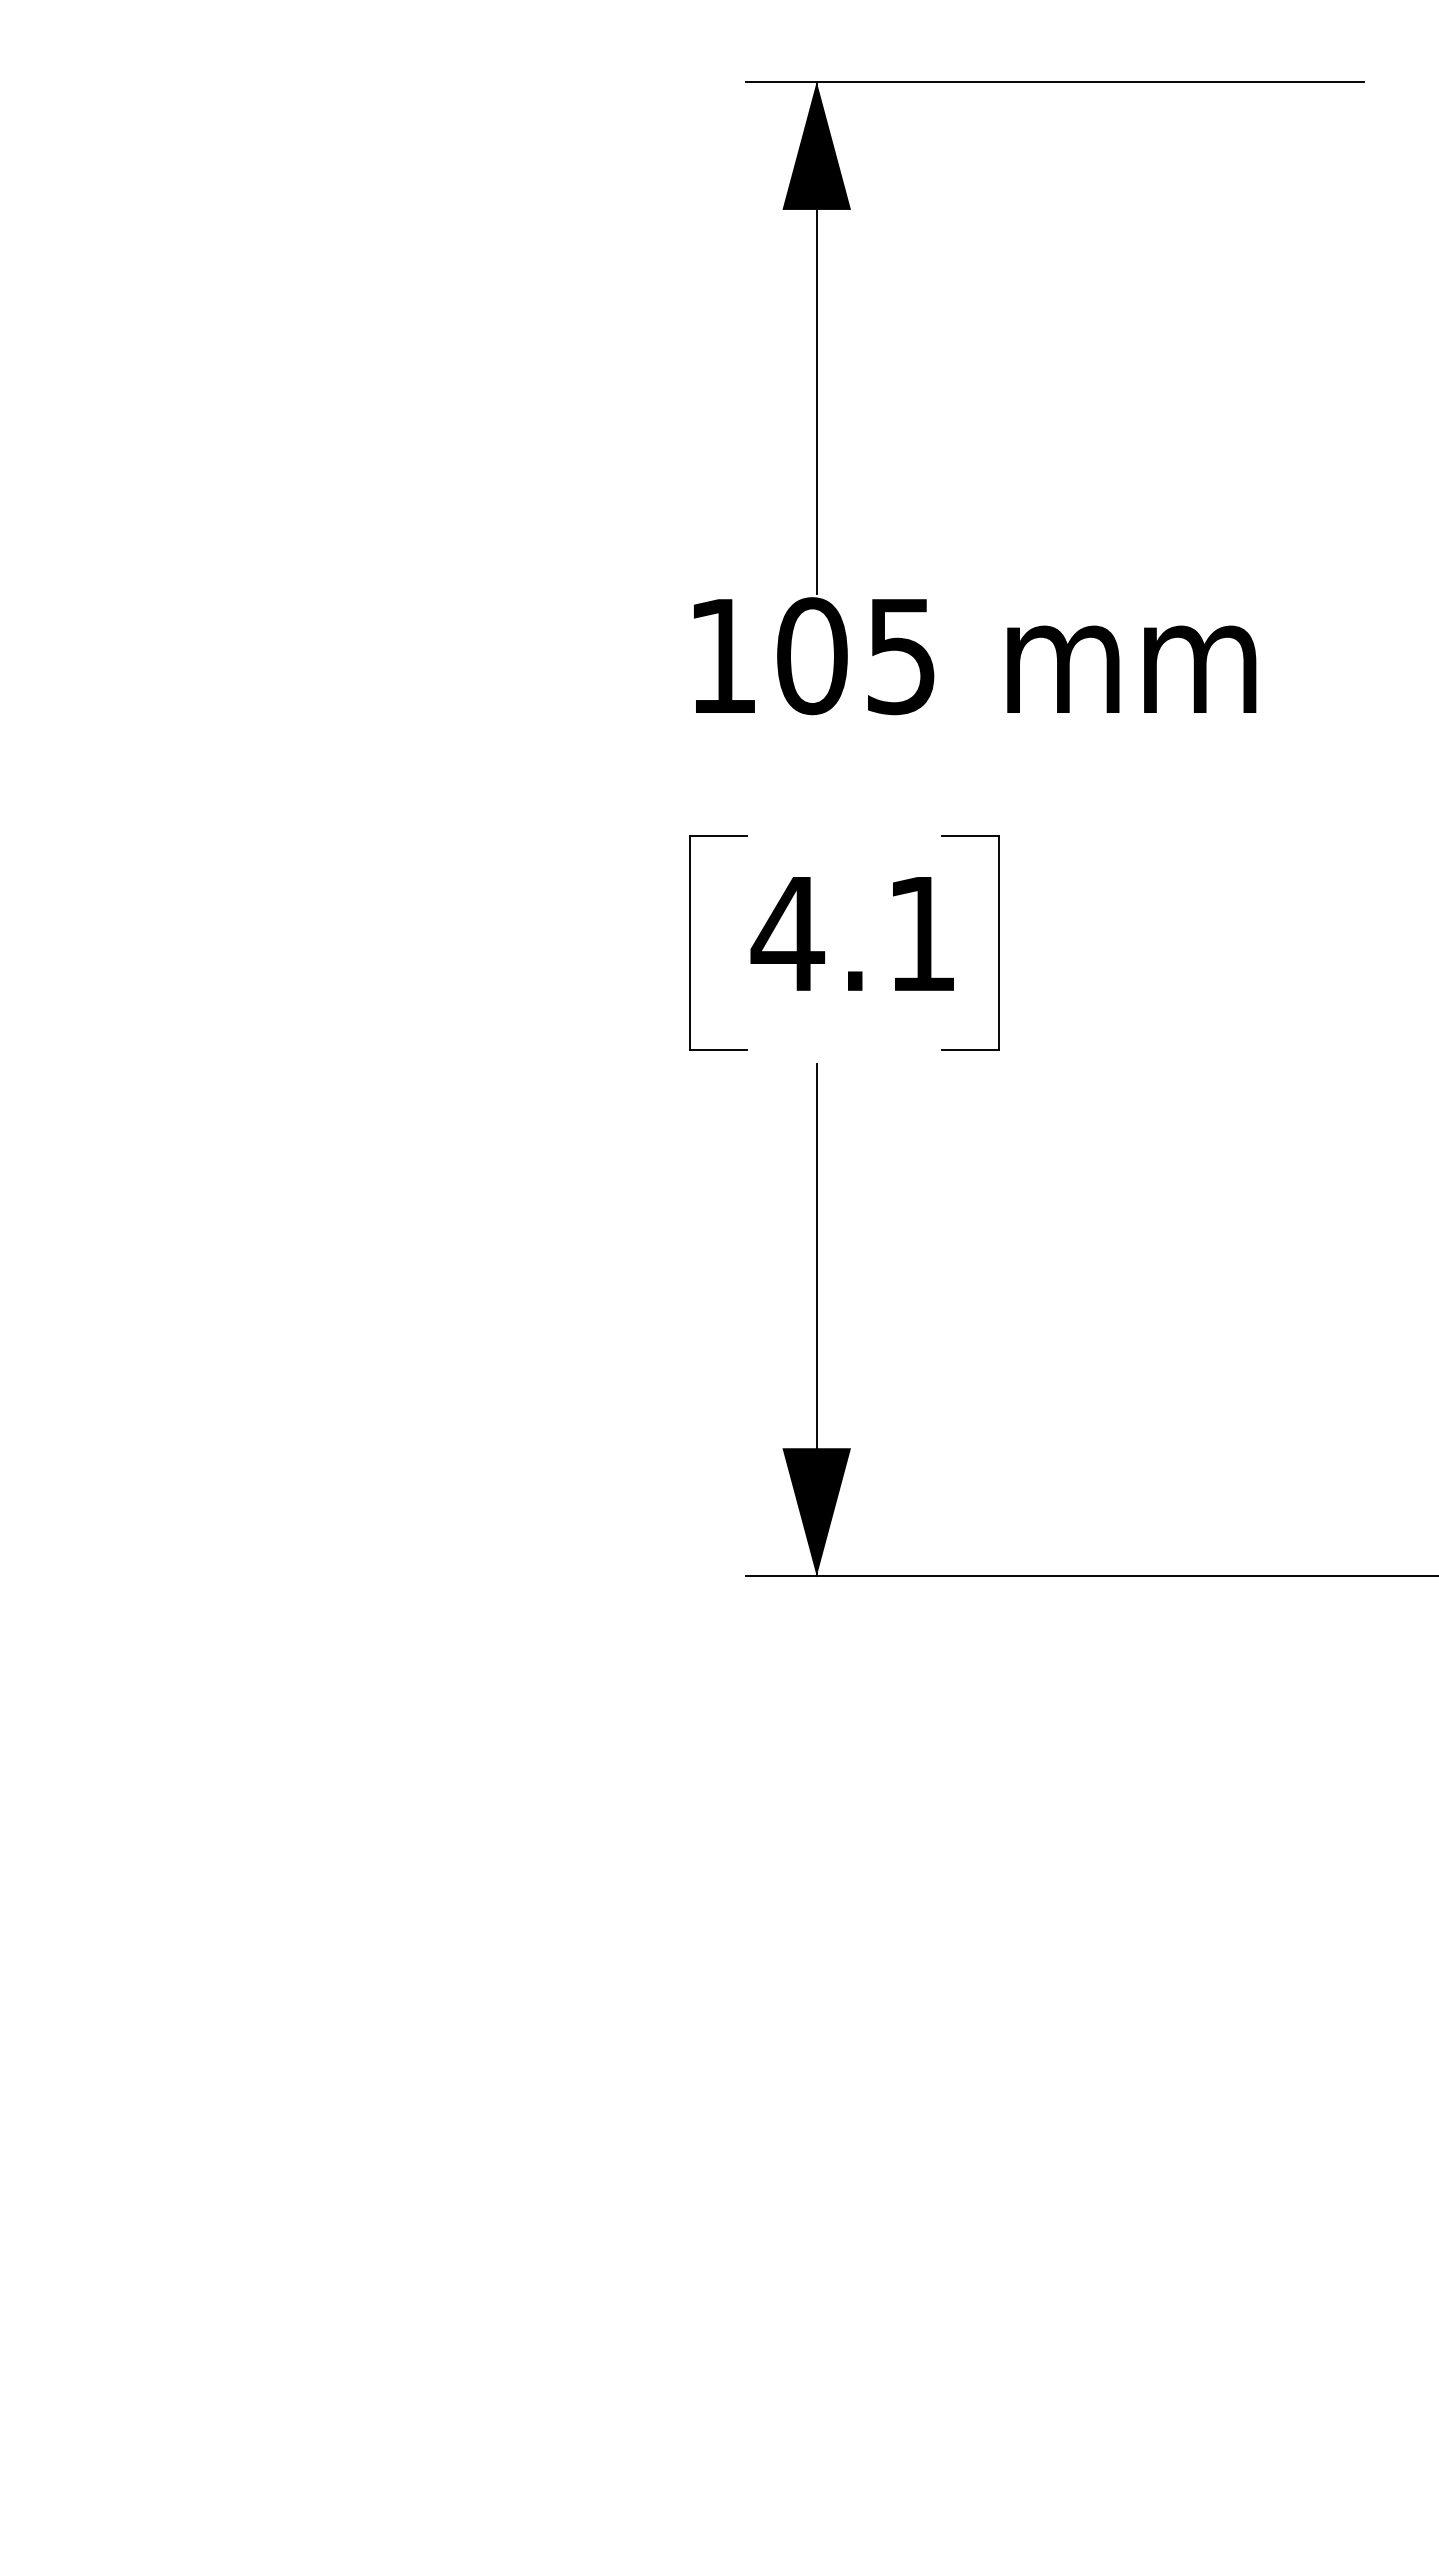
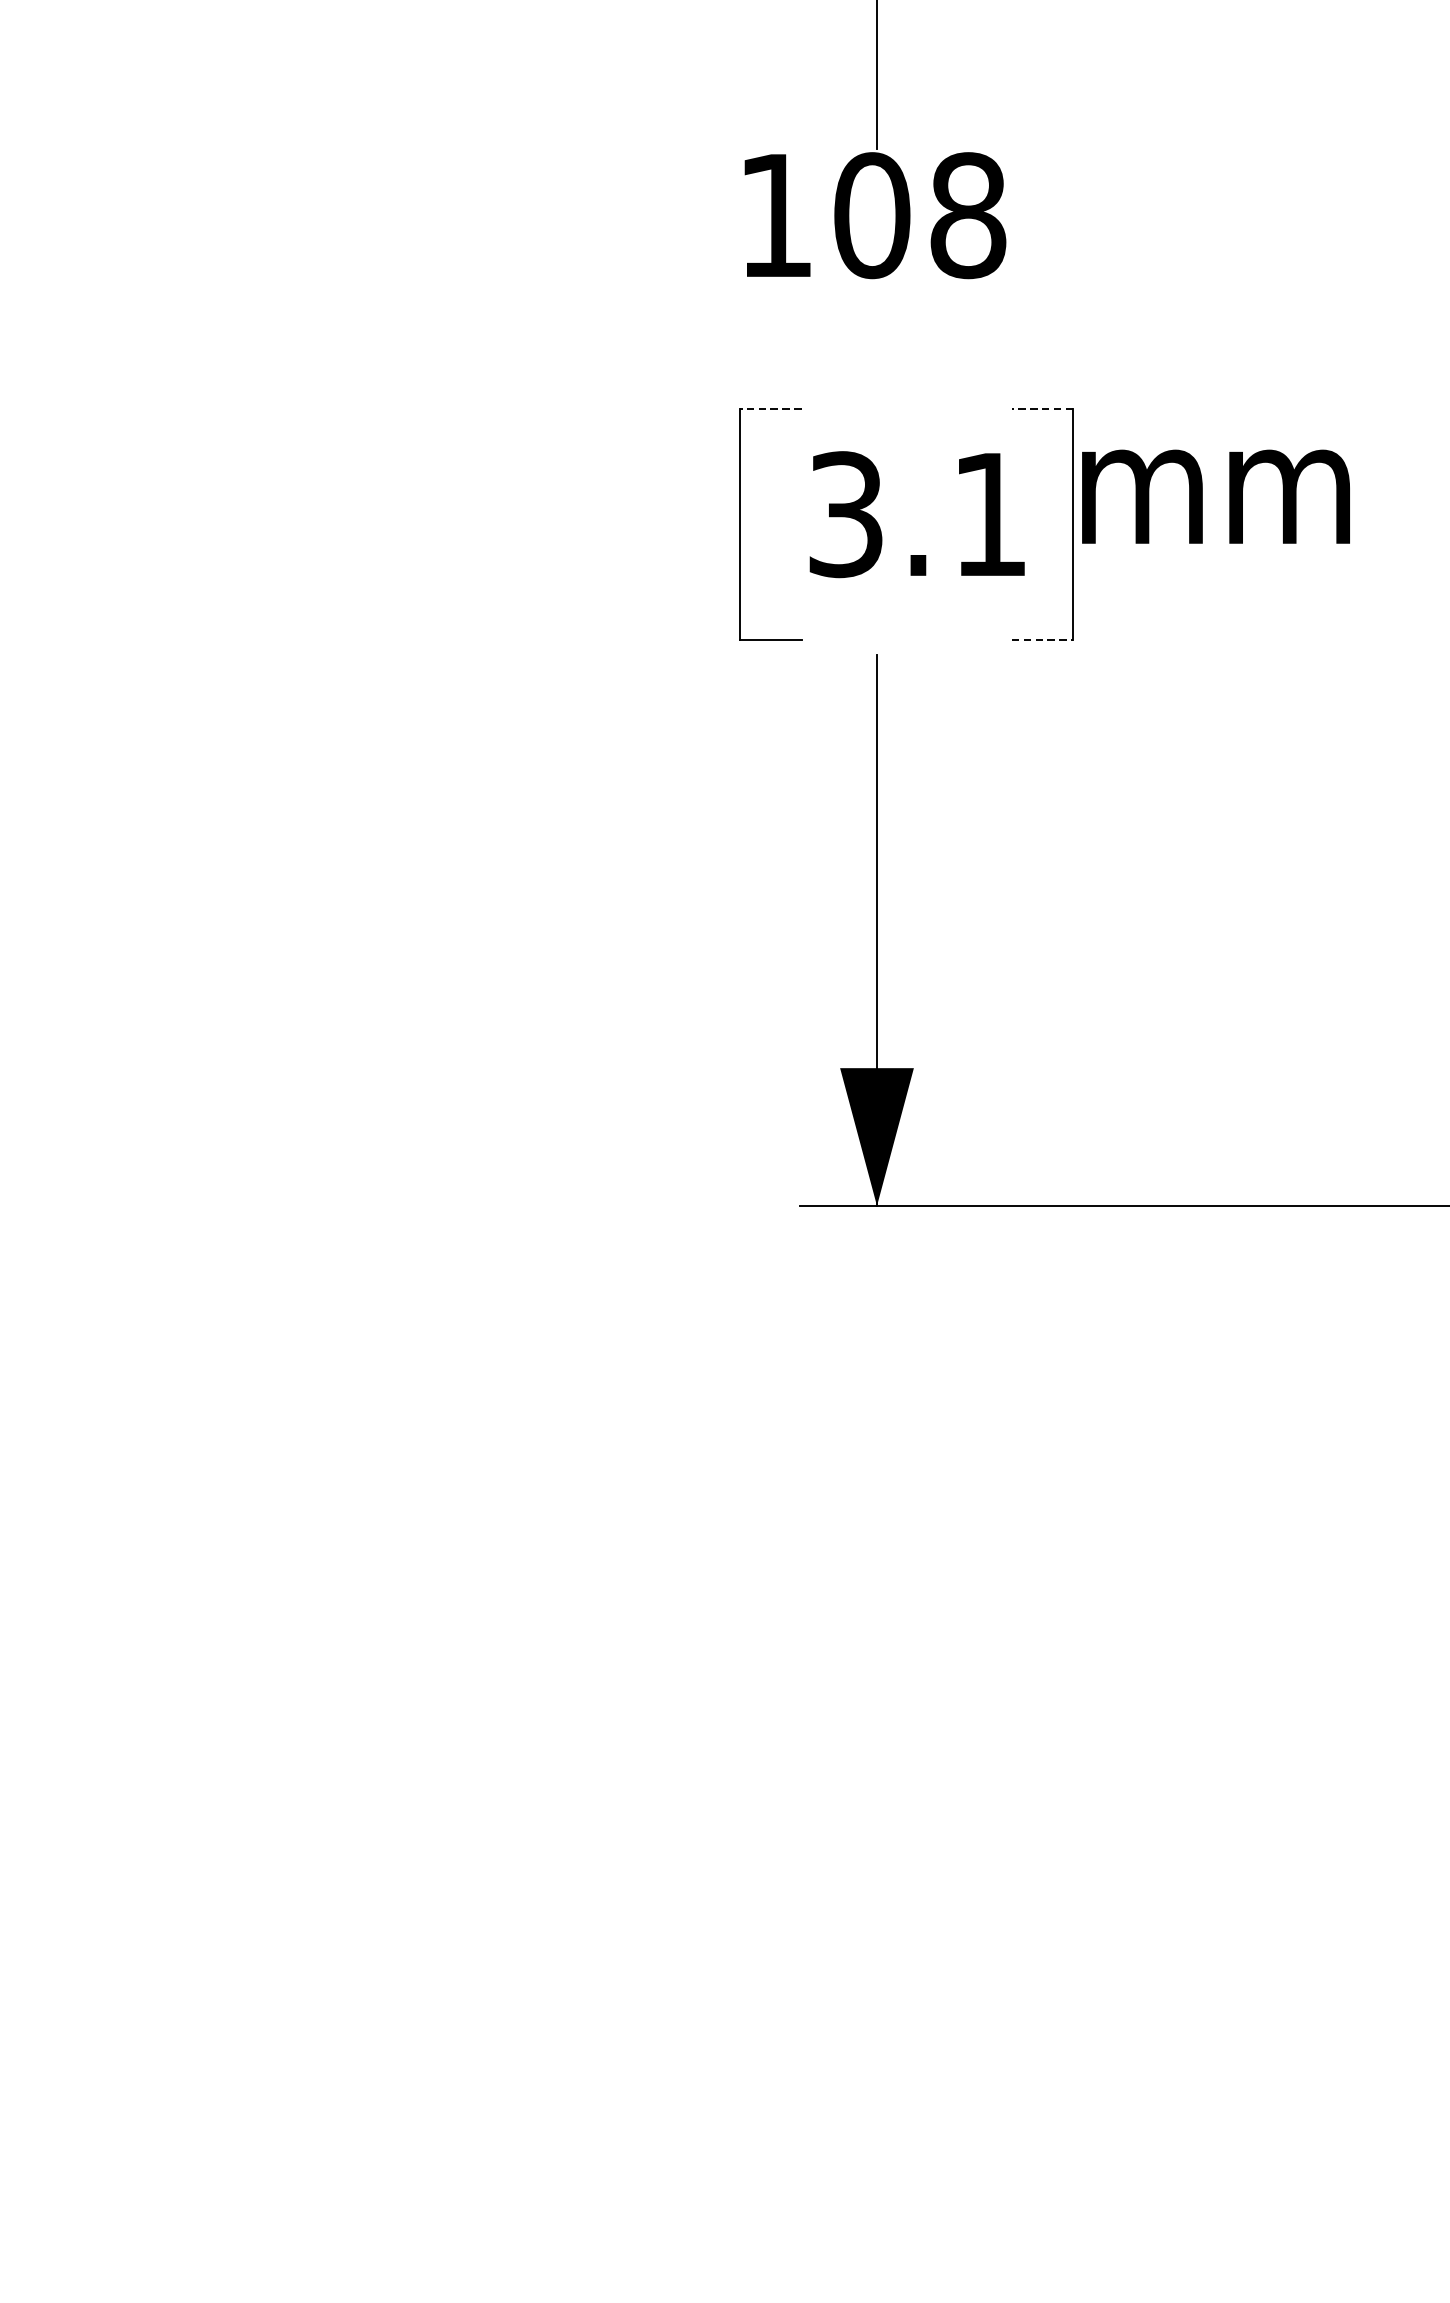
text: (901, 656) -> (968, 216), 105 -> 108
text: (1131, 668) -> (1215, 495), moved
line: (717, 836) -> (770, 409), solid -> dashed
line: (970, 836) -> (1042, 409), solid -> dashed
text: (787, 933) -> (845, 514), 4.1 -> 3.1
line: (971, 1049) -> (1043, 638), solid -> dashed

